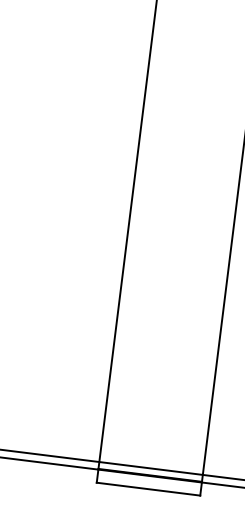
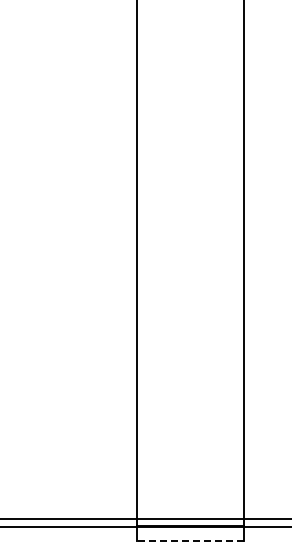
line: (147, 488) -> (189, 540), solid -> dashed

